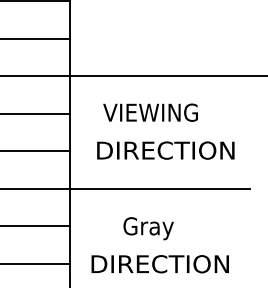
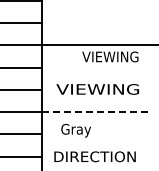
text: (150, 111) -> (110, 56), moved
text: (164, 150) -> (97, 89), DIRECTION -> VIEWING
line: (159, 189) -> (94, 112), solid -> dashed
text: (147, 228) -> (75, 130), moved

